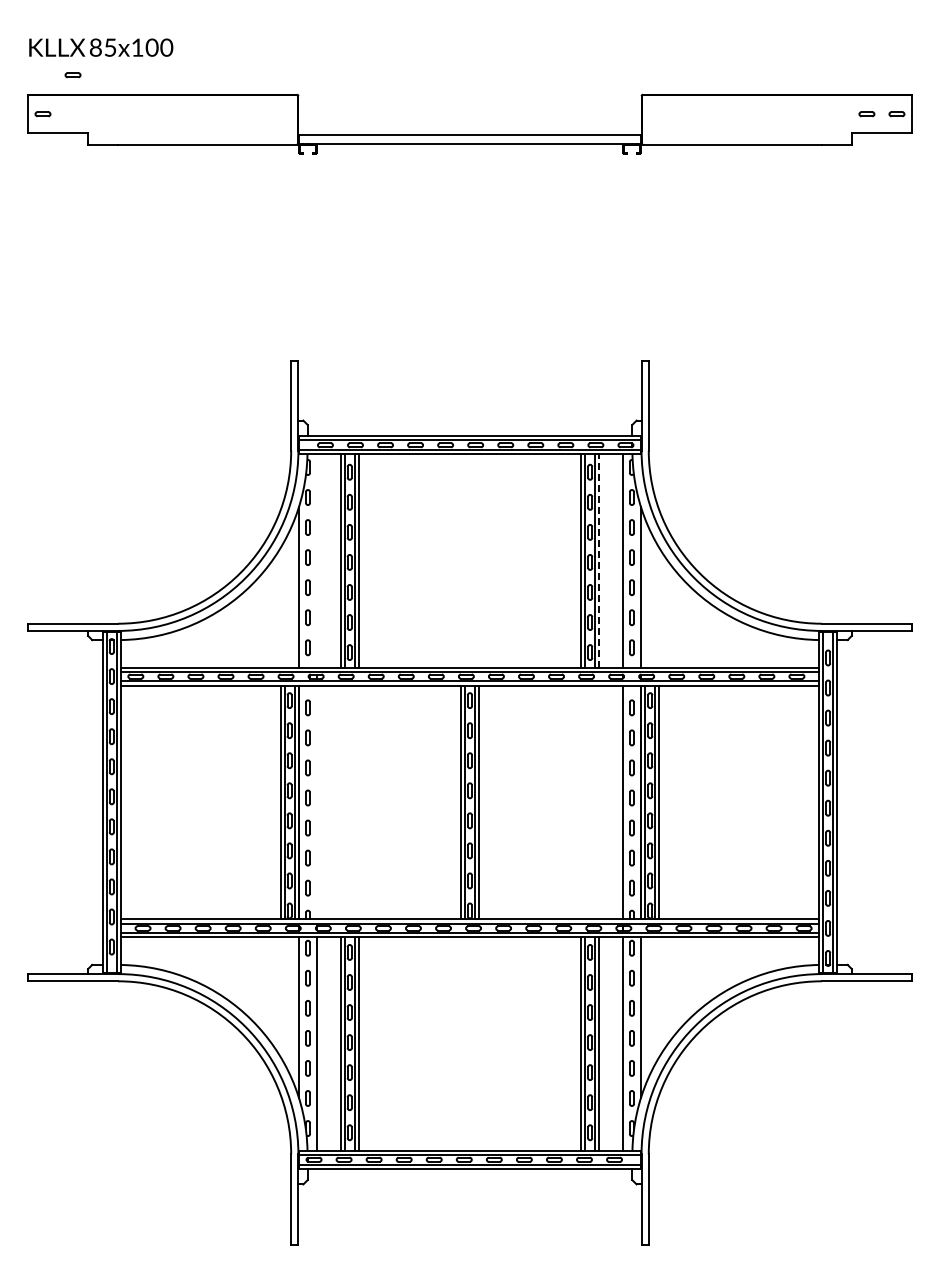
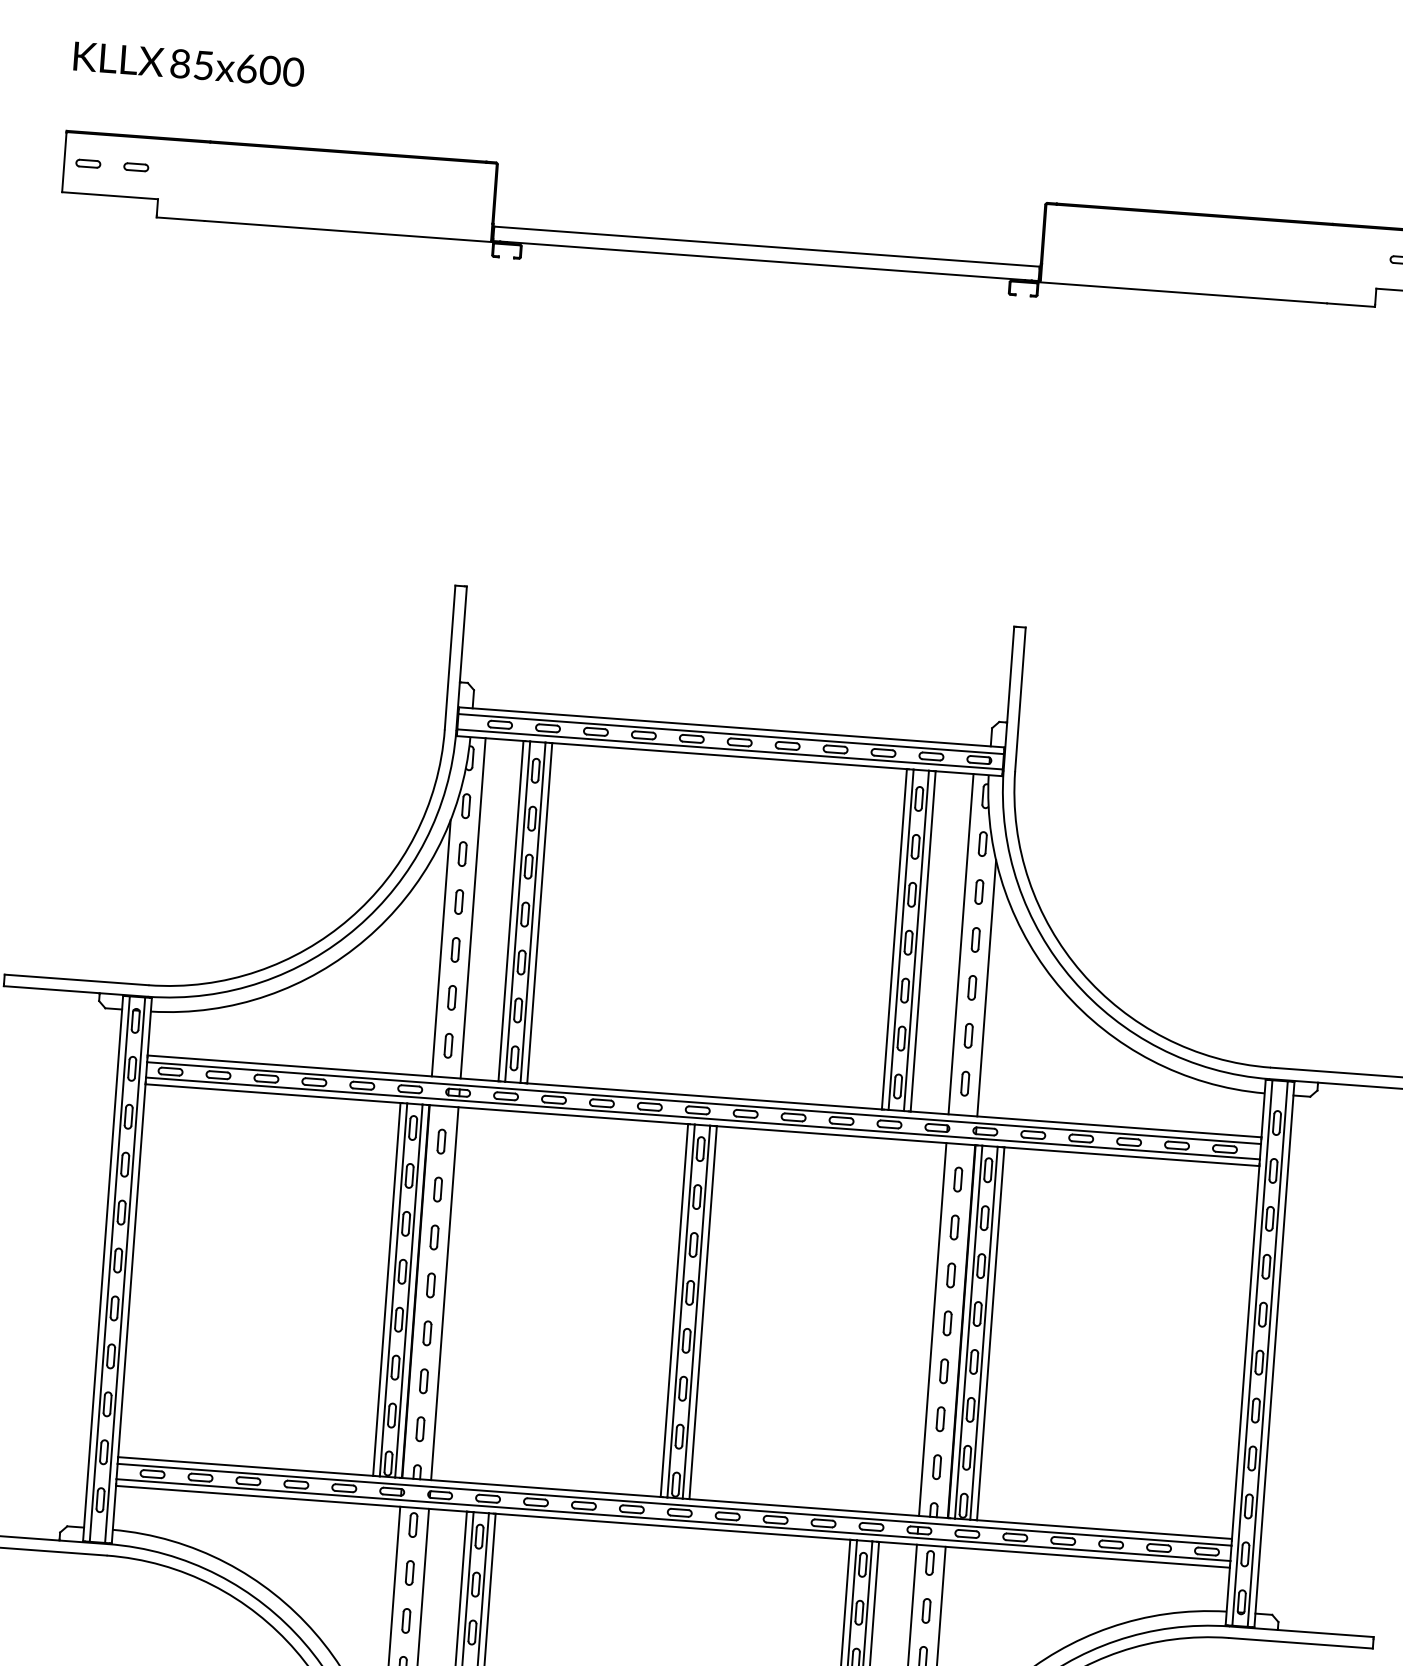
text: (137, 47) -> (246, 68), 85x100 -> 85x600
part: (72, 75) -> (135, 167), moved
line: (317, 560) -> (473, 907), added
line: (599, 560) -> (923, 940), dashed -> solid
line: (317, 802) -> (445, 1293), added

